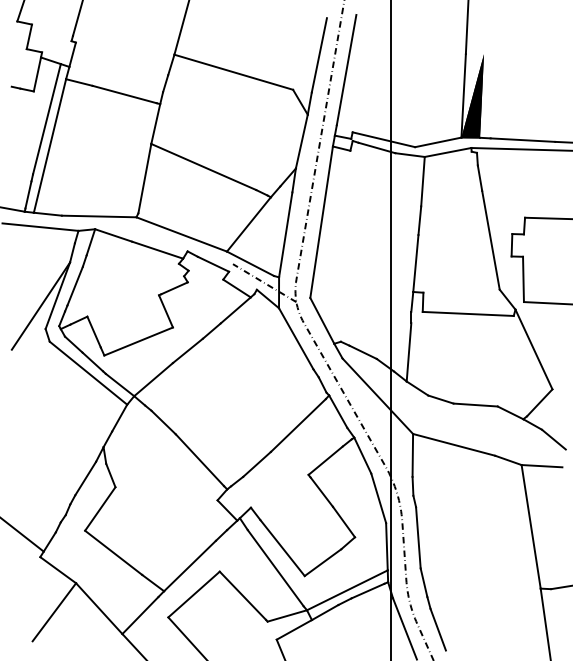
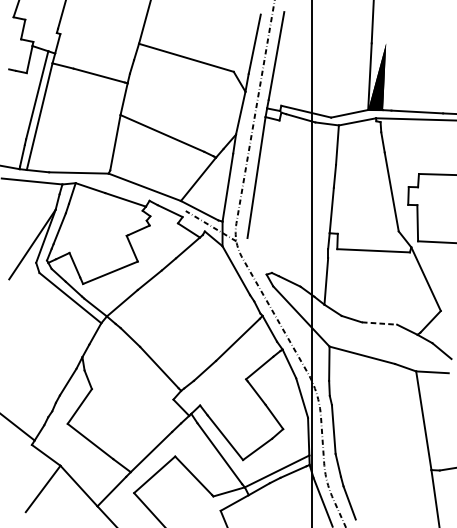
line: (322, 320) -> (257, 256), removed
line: (476, 405) -> (380, 323), solid -> dashed

